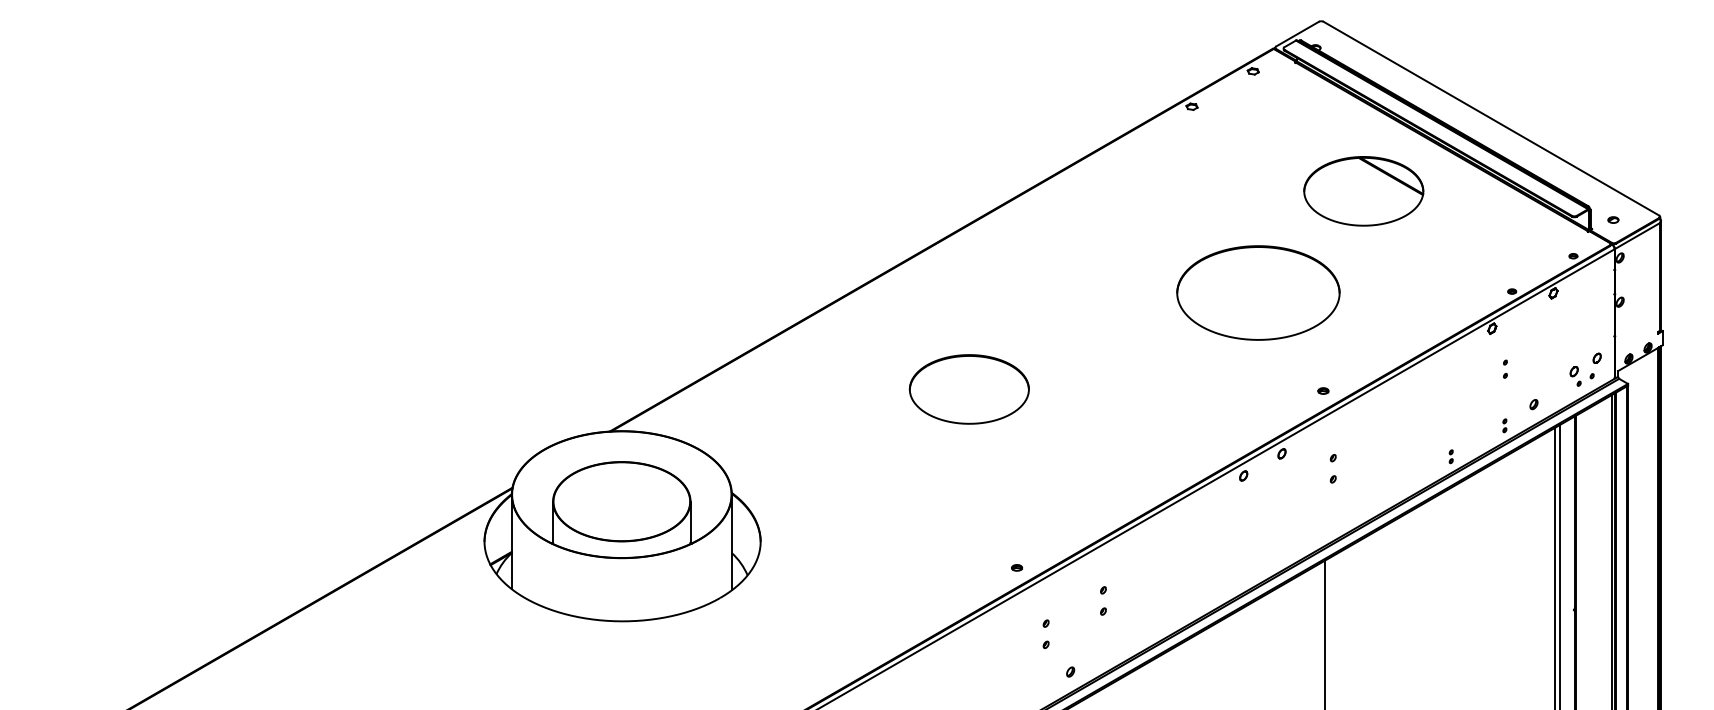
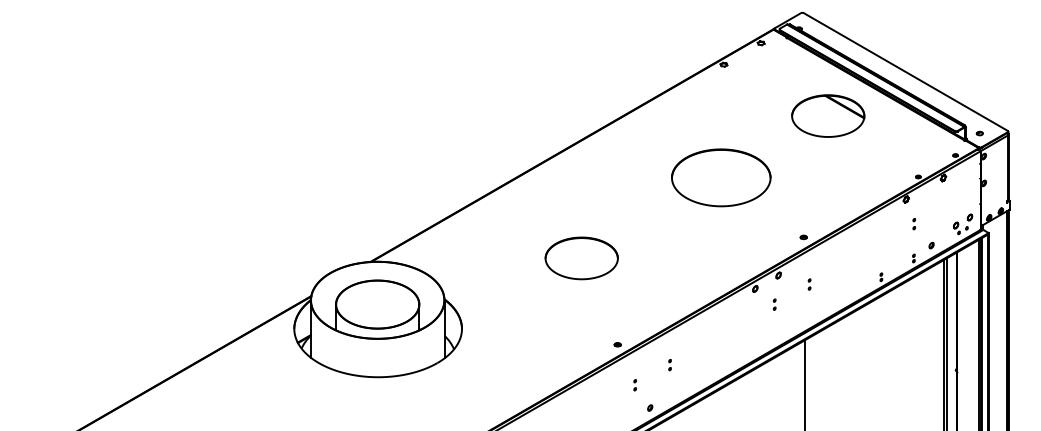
part: (1258, 292) -> (721, 177), moved
part: (968, 389) -> (581, 258), moved
part: (1332, 468) -> (809, 284), size x0.62
part: (1275, 501) -> (774, 304), added
part: (1102, 602) -> (669, 365), size x0.62
part: (1044, 634) -> (634, 385), size x0.62

